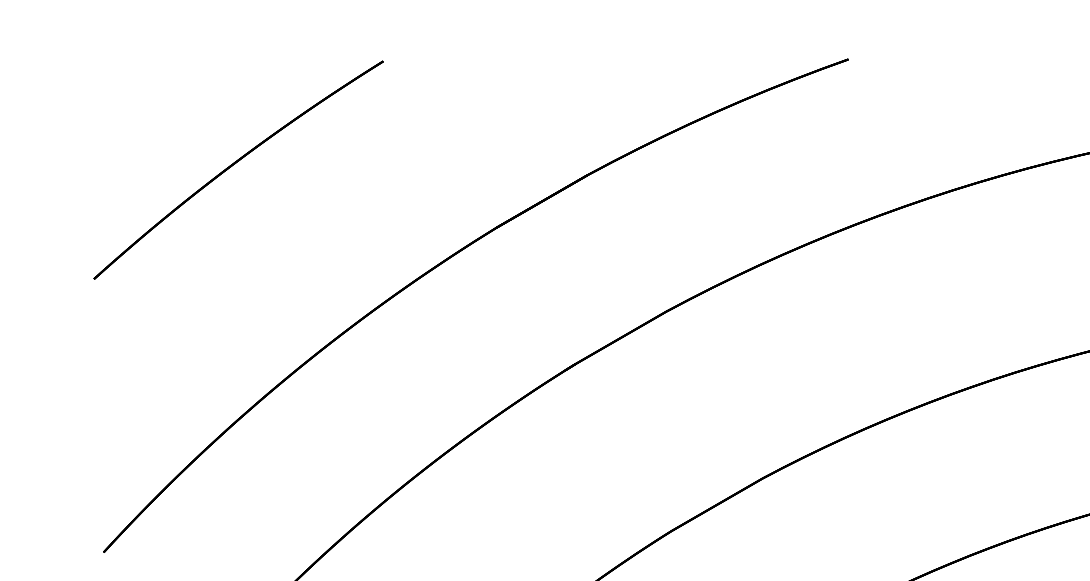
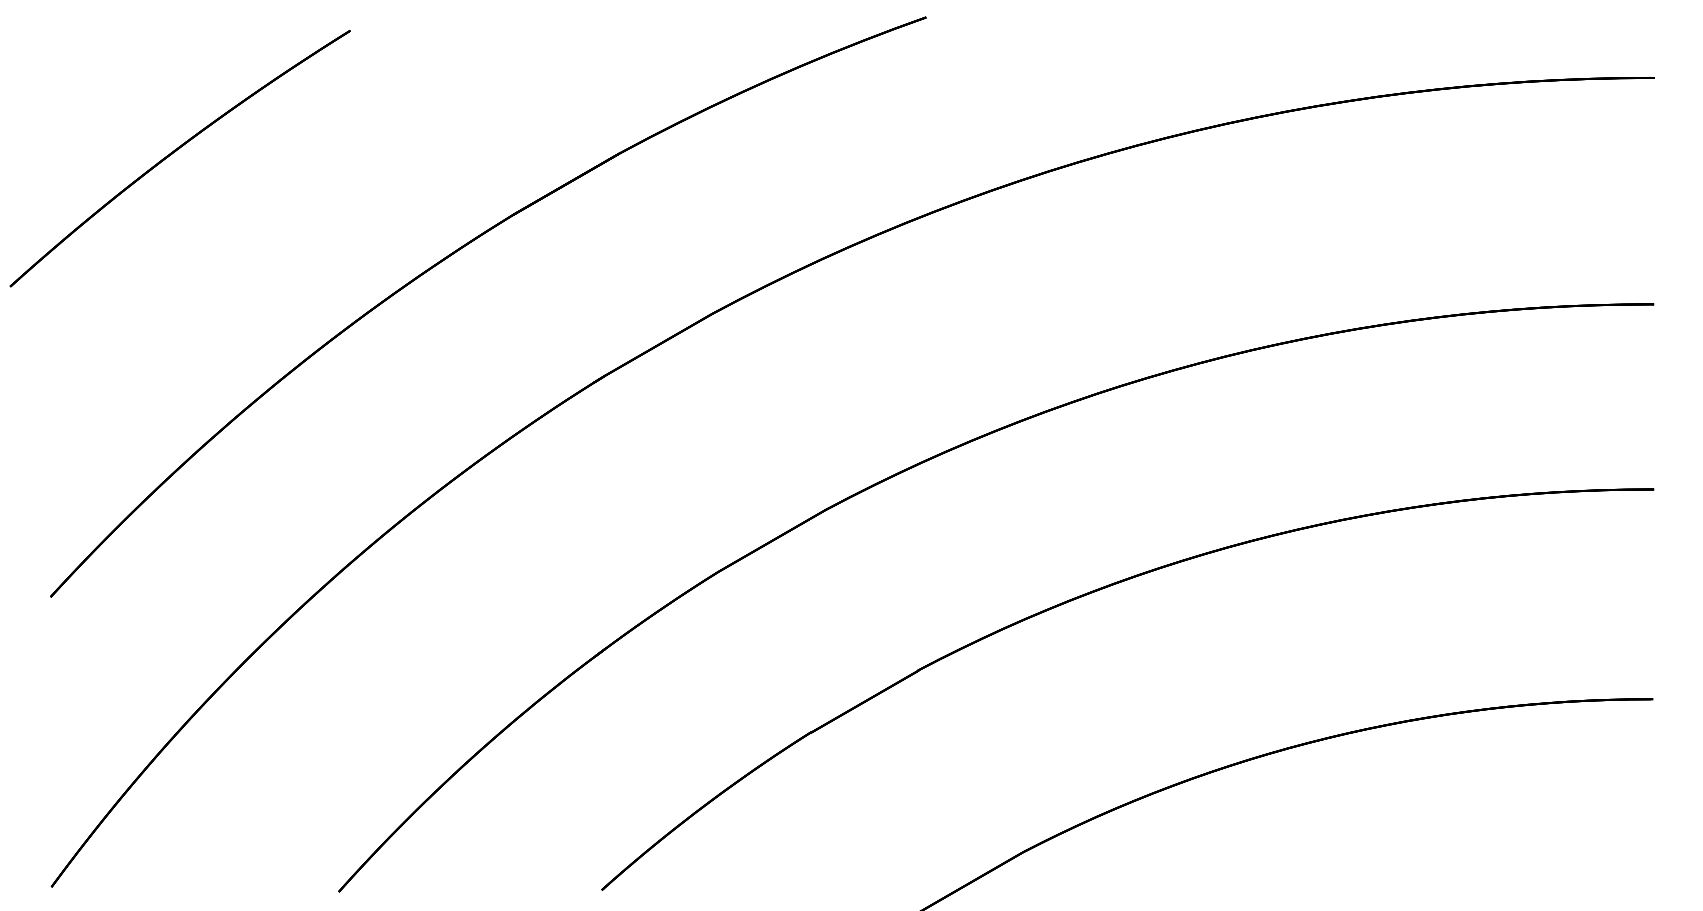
part: (235, 164) -> (176, 151), moved

